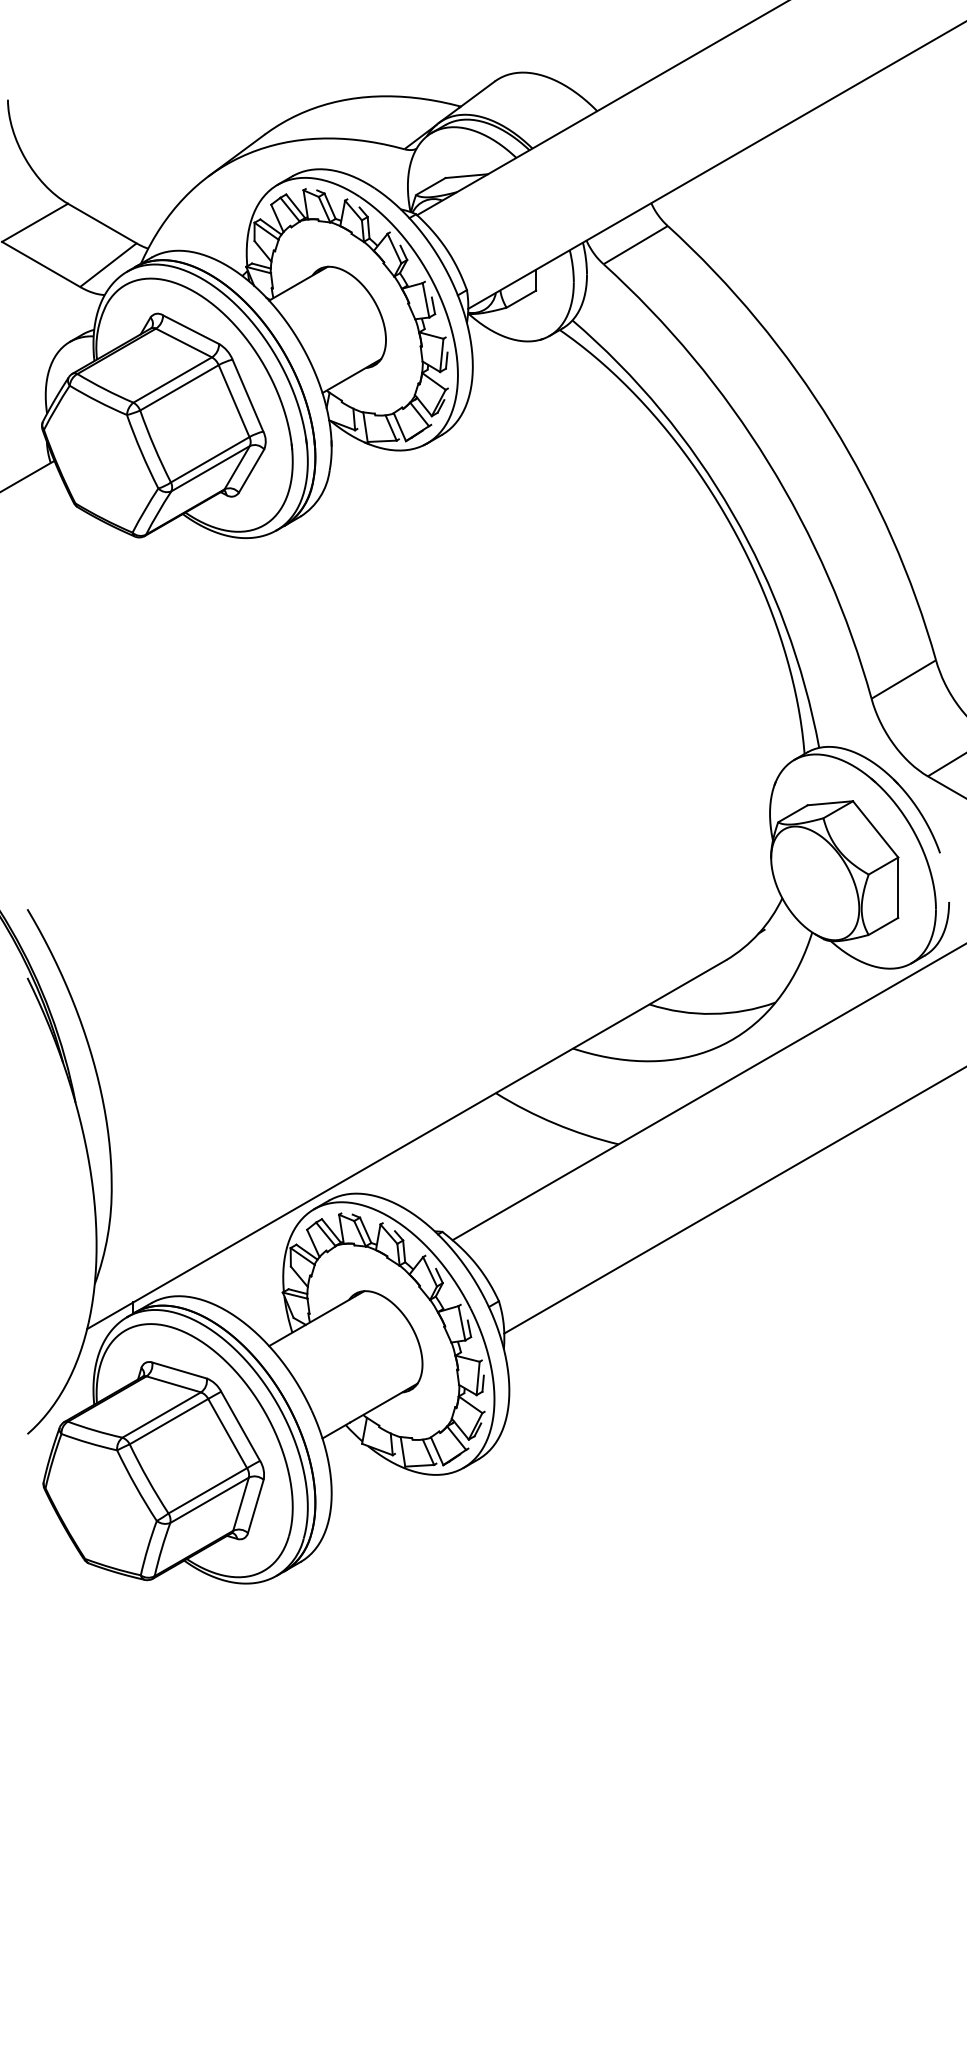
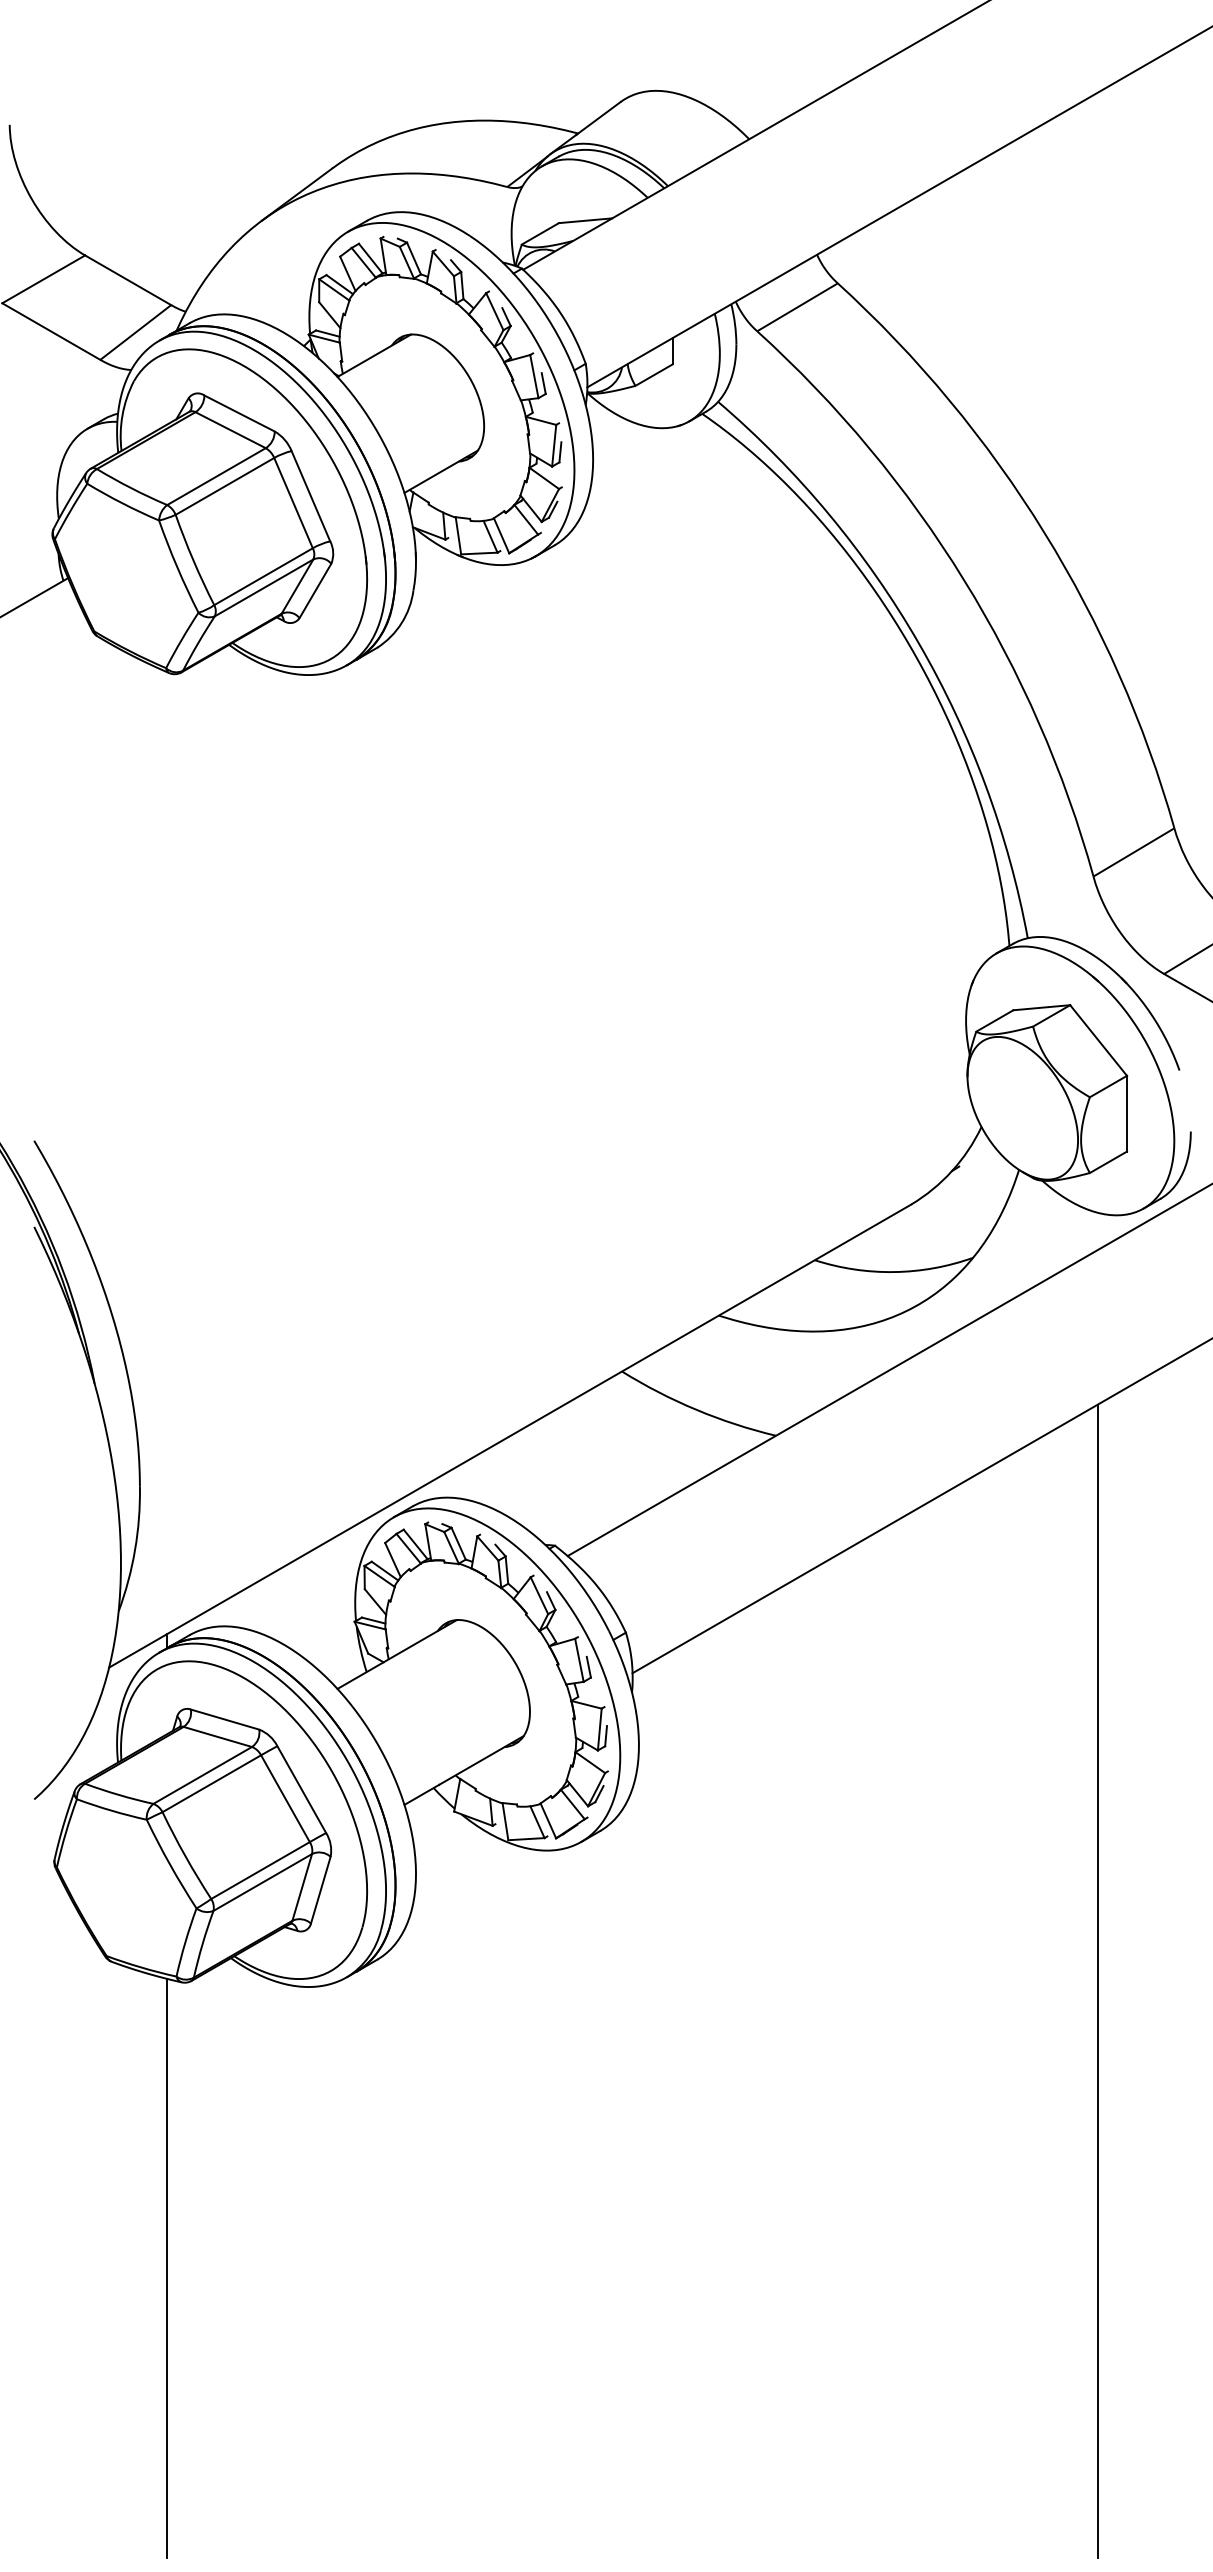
line: (874, 1578) -> (1097, 1980), added
line: (133, 1807) -> (167, 2267), added

